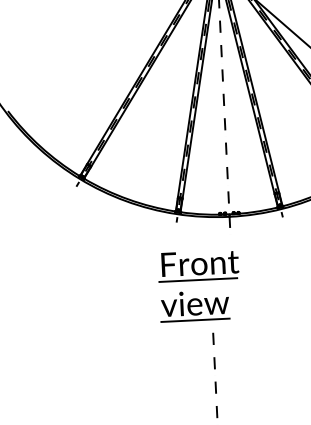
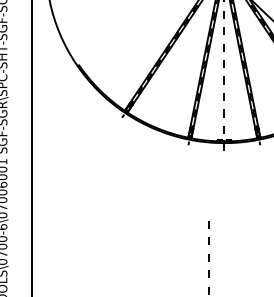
part: (199, 285) -> (201, 188), removed

